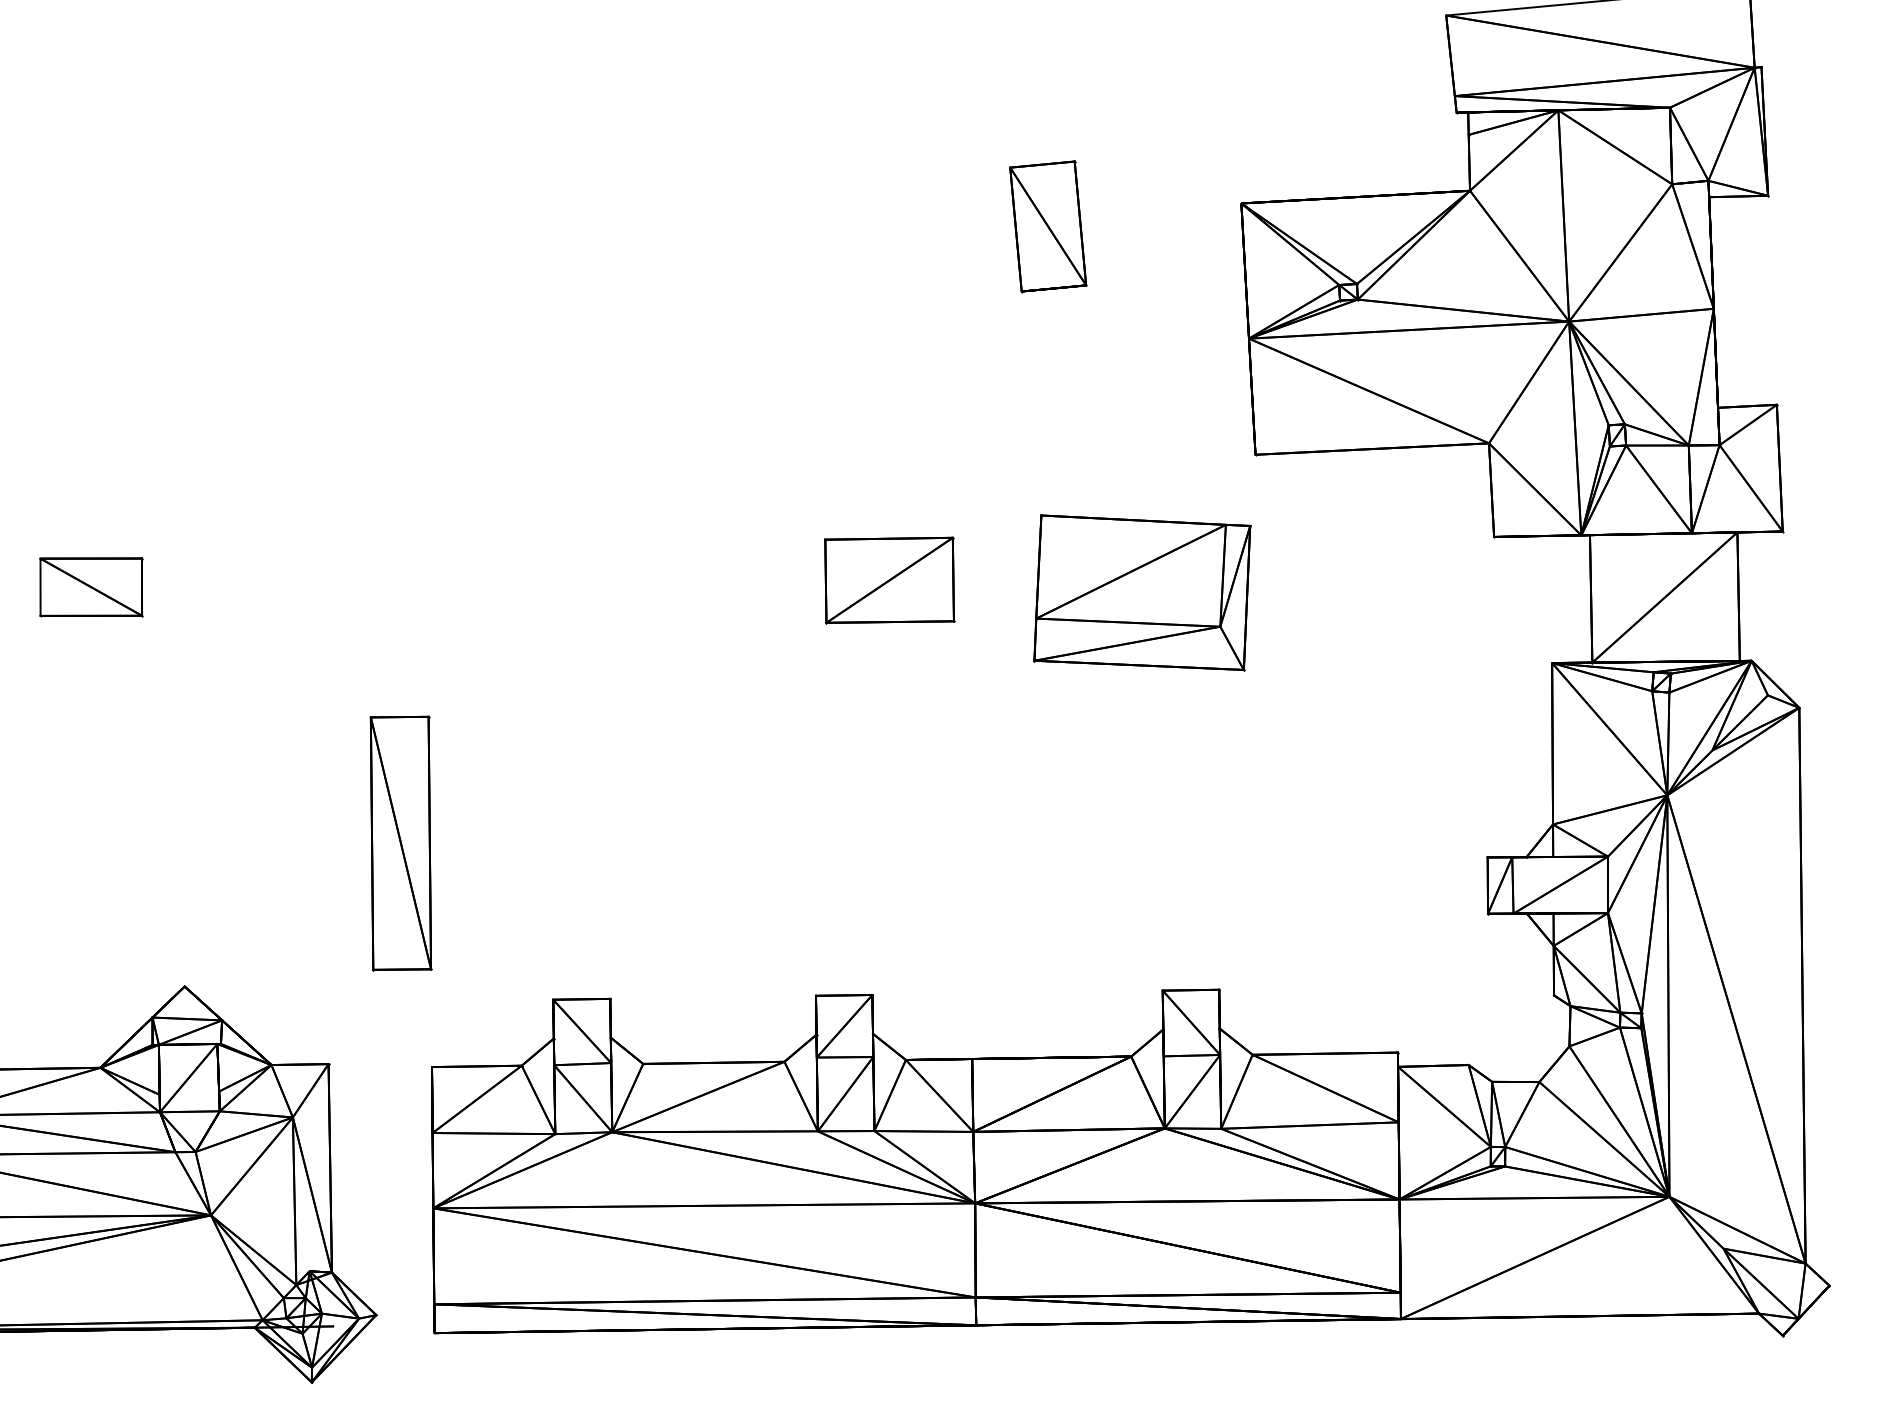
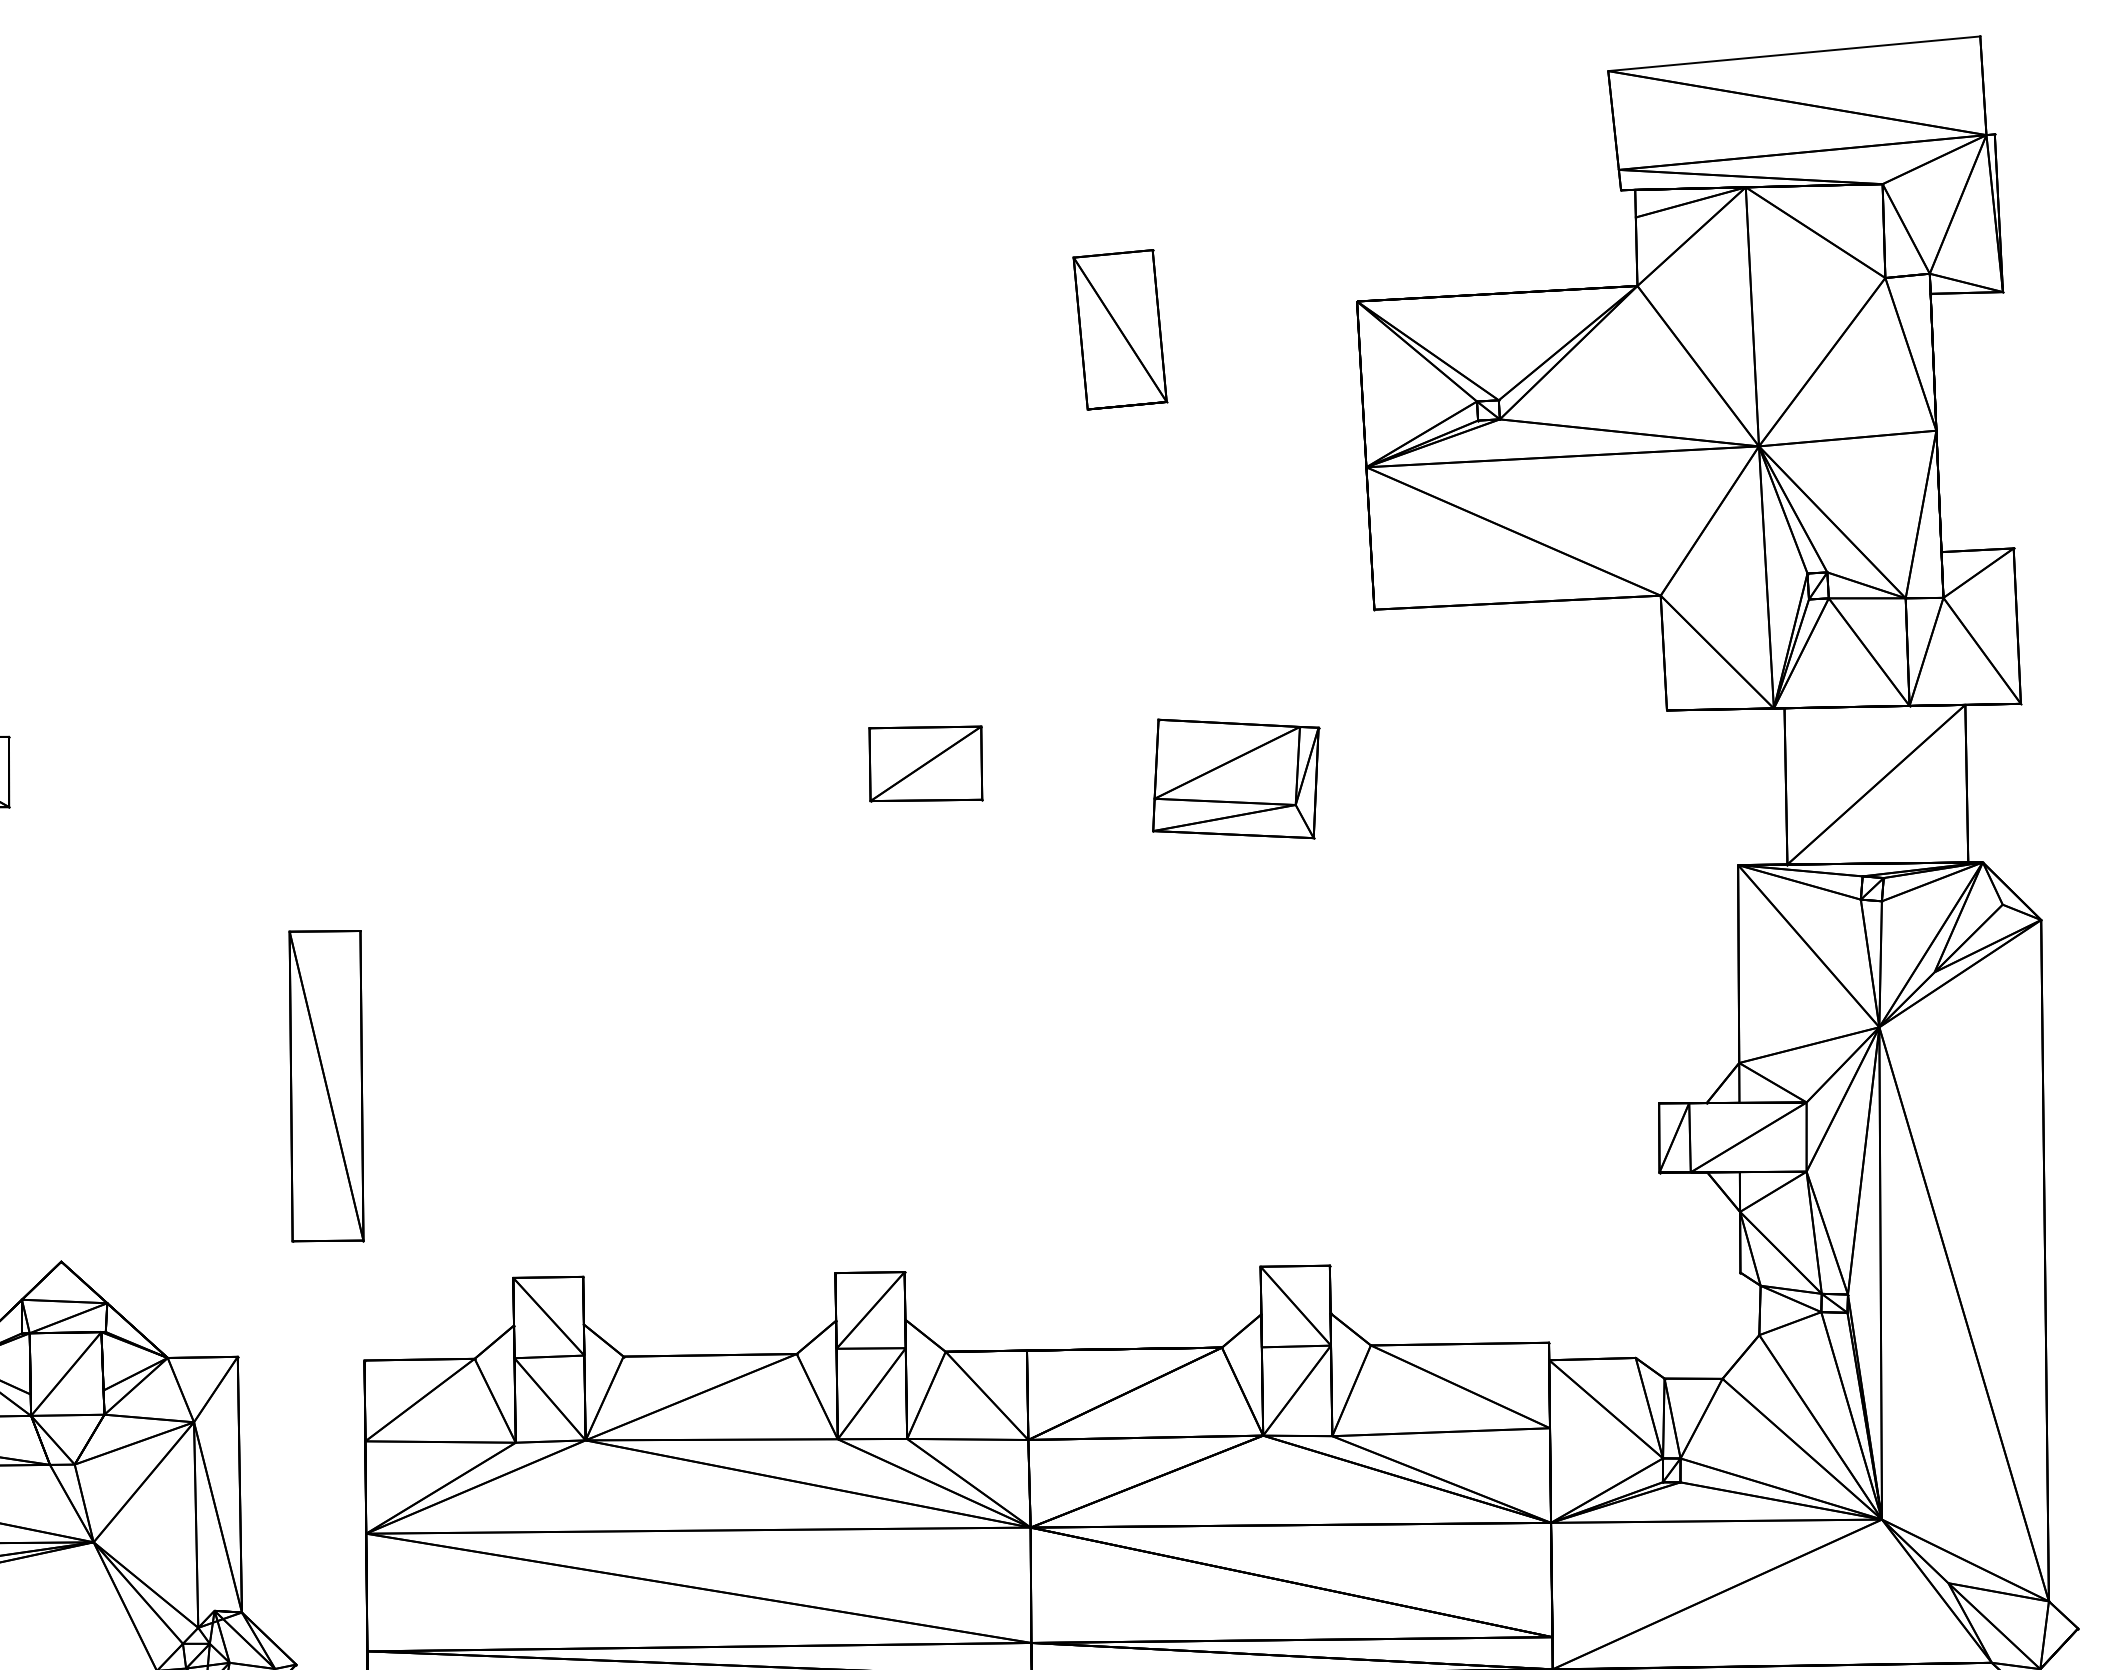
part: (889, 580) -> (925, 763), size x0.71
part: (1142, 592) -> (1235, 778), size x0.62

